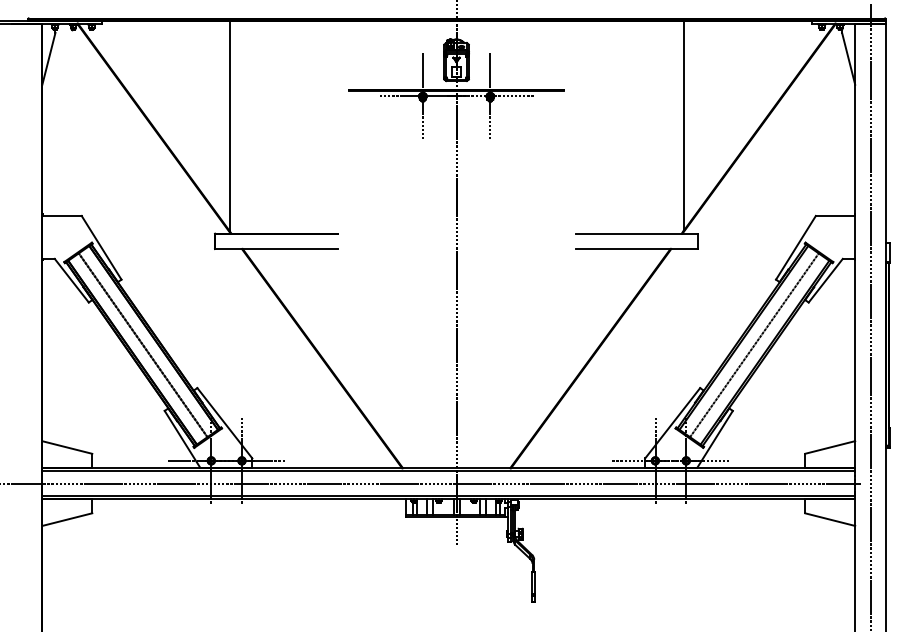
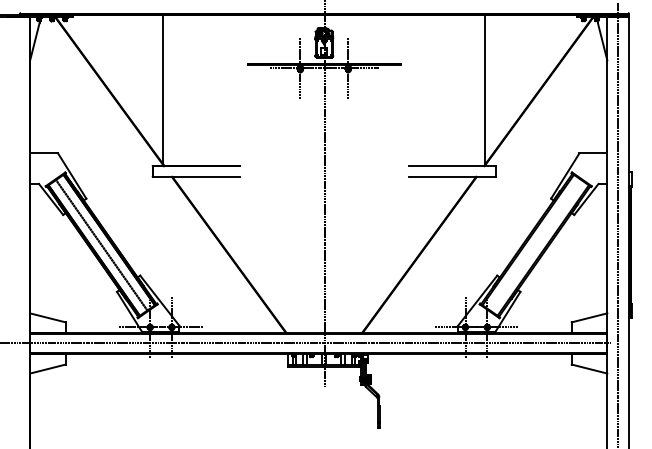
line: (754, 345) -> (535, 245), removed

